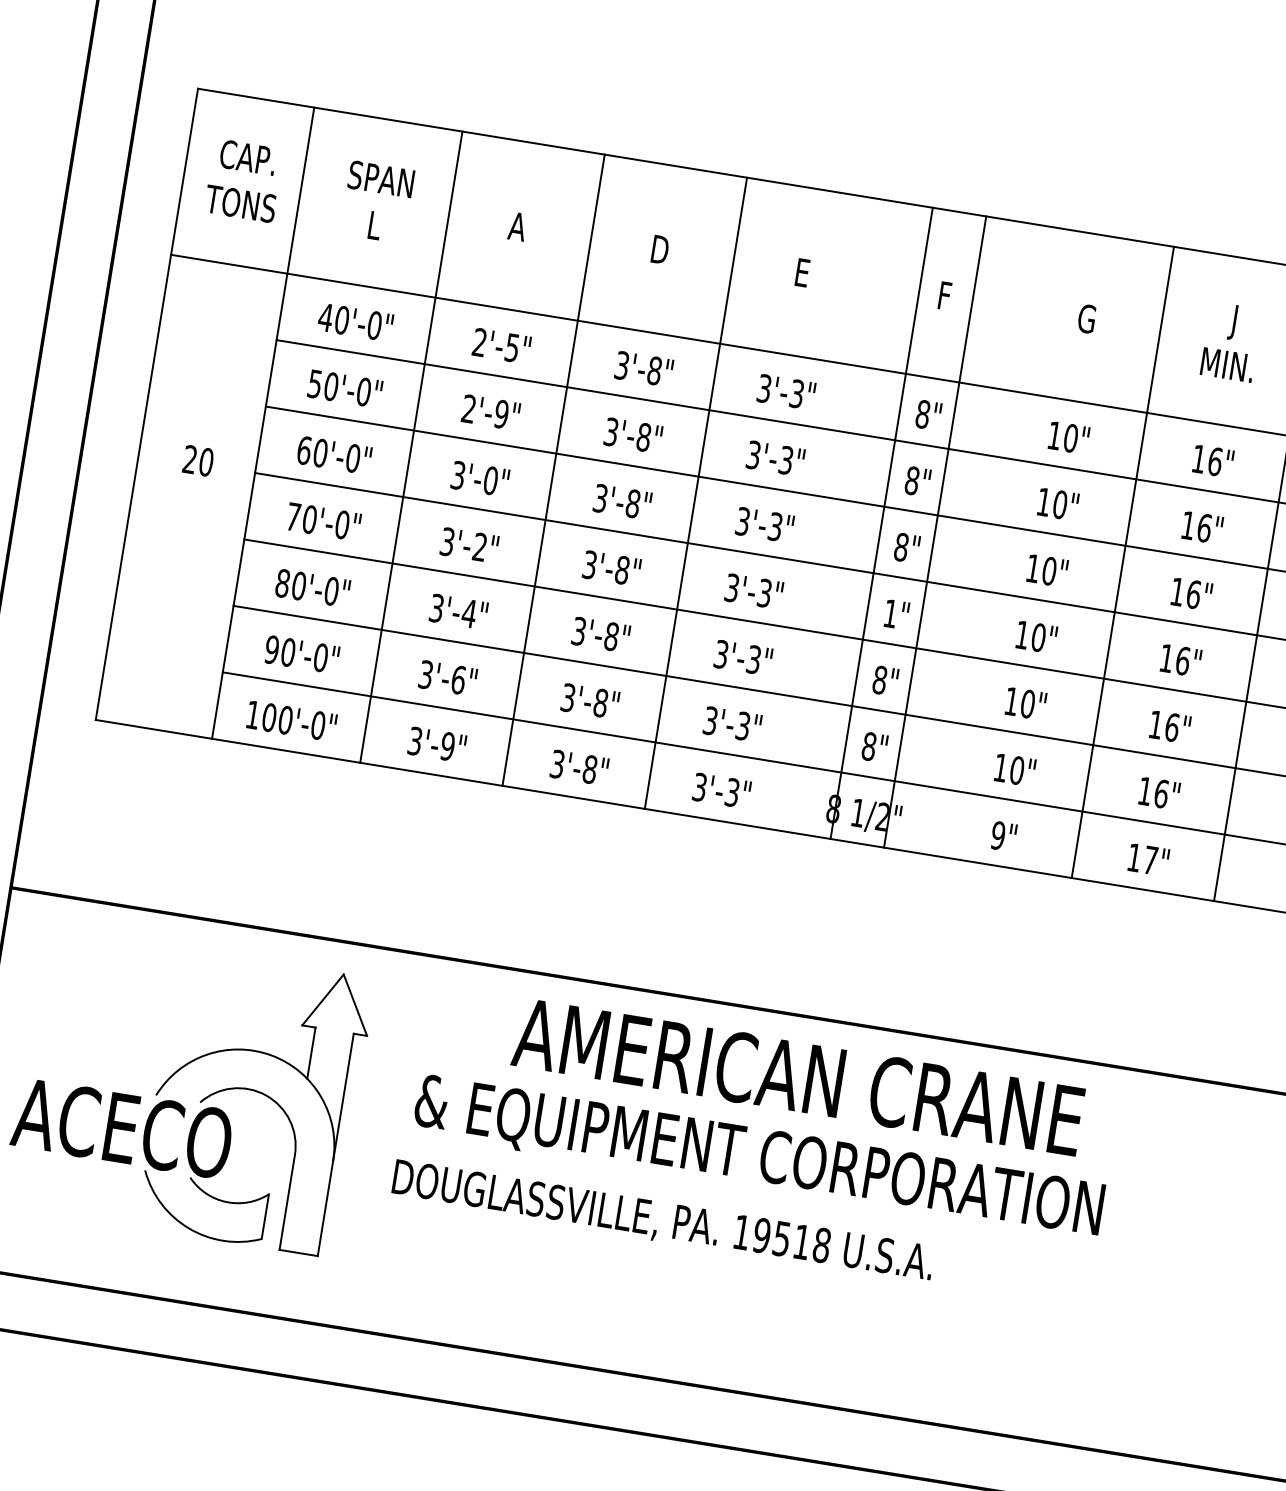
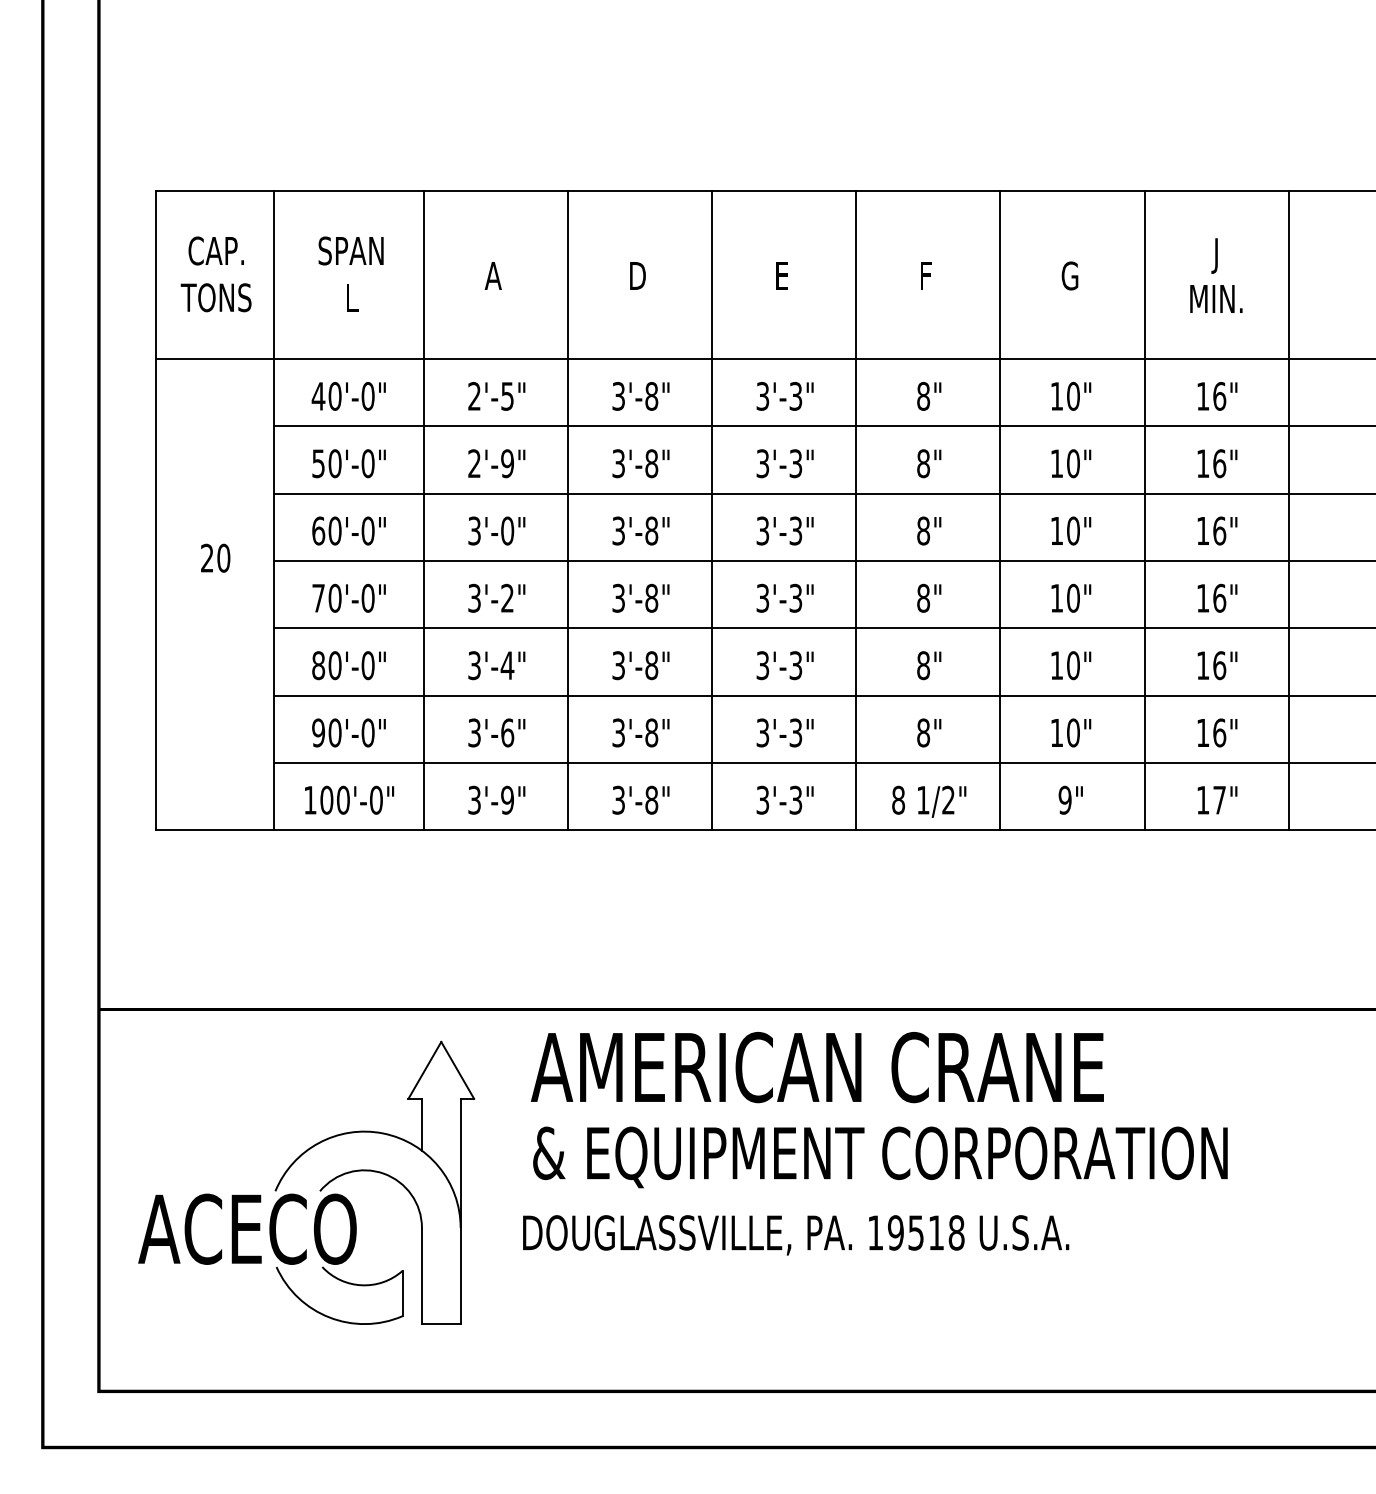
line: (882, 523) -> (856, 510), moved
line: (935, 531) -> (1000, 510), moved
text: (890, 612) -> (923, 597), 1" -> 8"
text: (797, 1076) -> (816, 1067), moved

